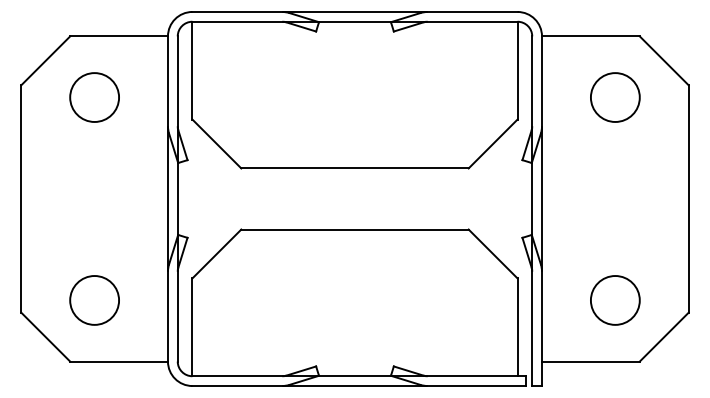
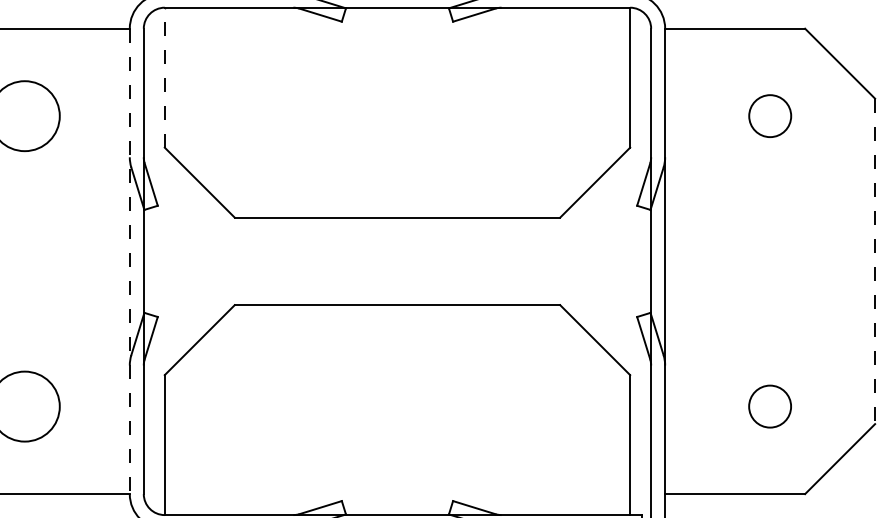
line: (192, 70) -> (164, 77), solid -> dashed
circle: (615, 97) -> (770, 116), size x0.6
line: (167, 199) -> (129, 262), solid -> dashed
line: (688, 199) -> (874, 262), solid -> dashed
circle: (614, 300) -> (768, 406), size x0.6

